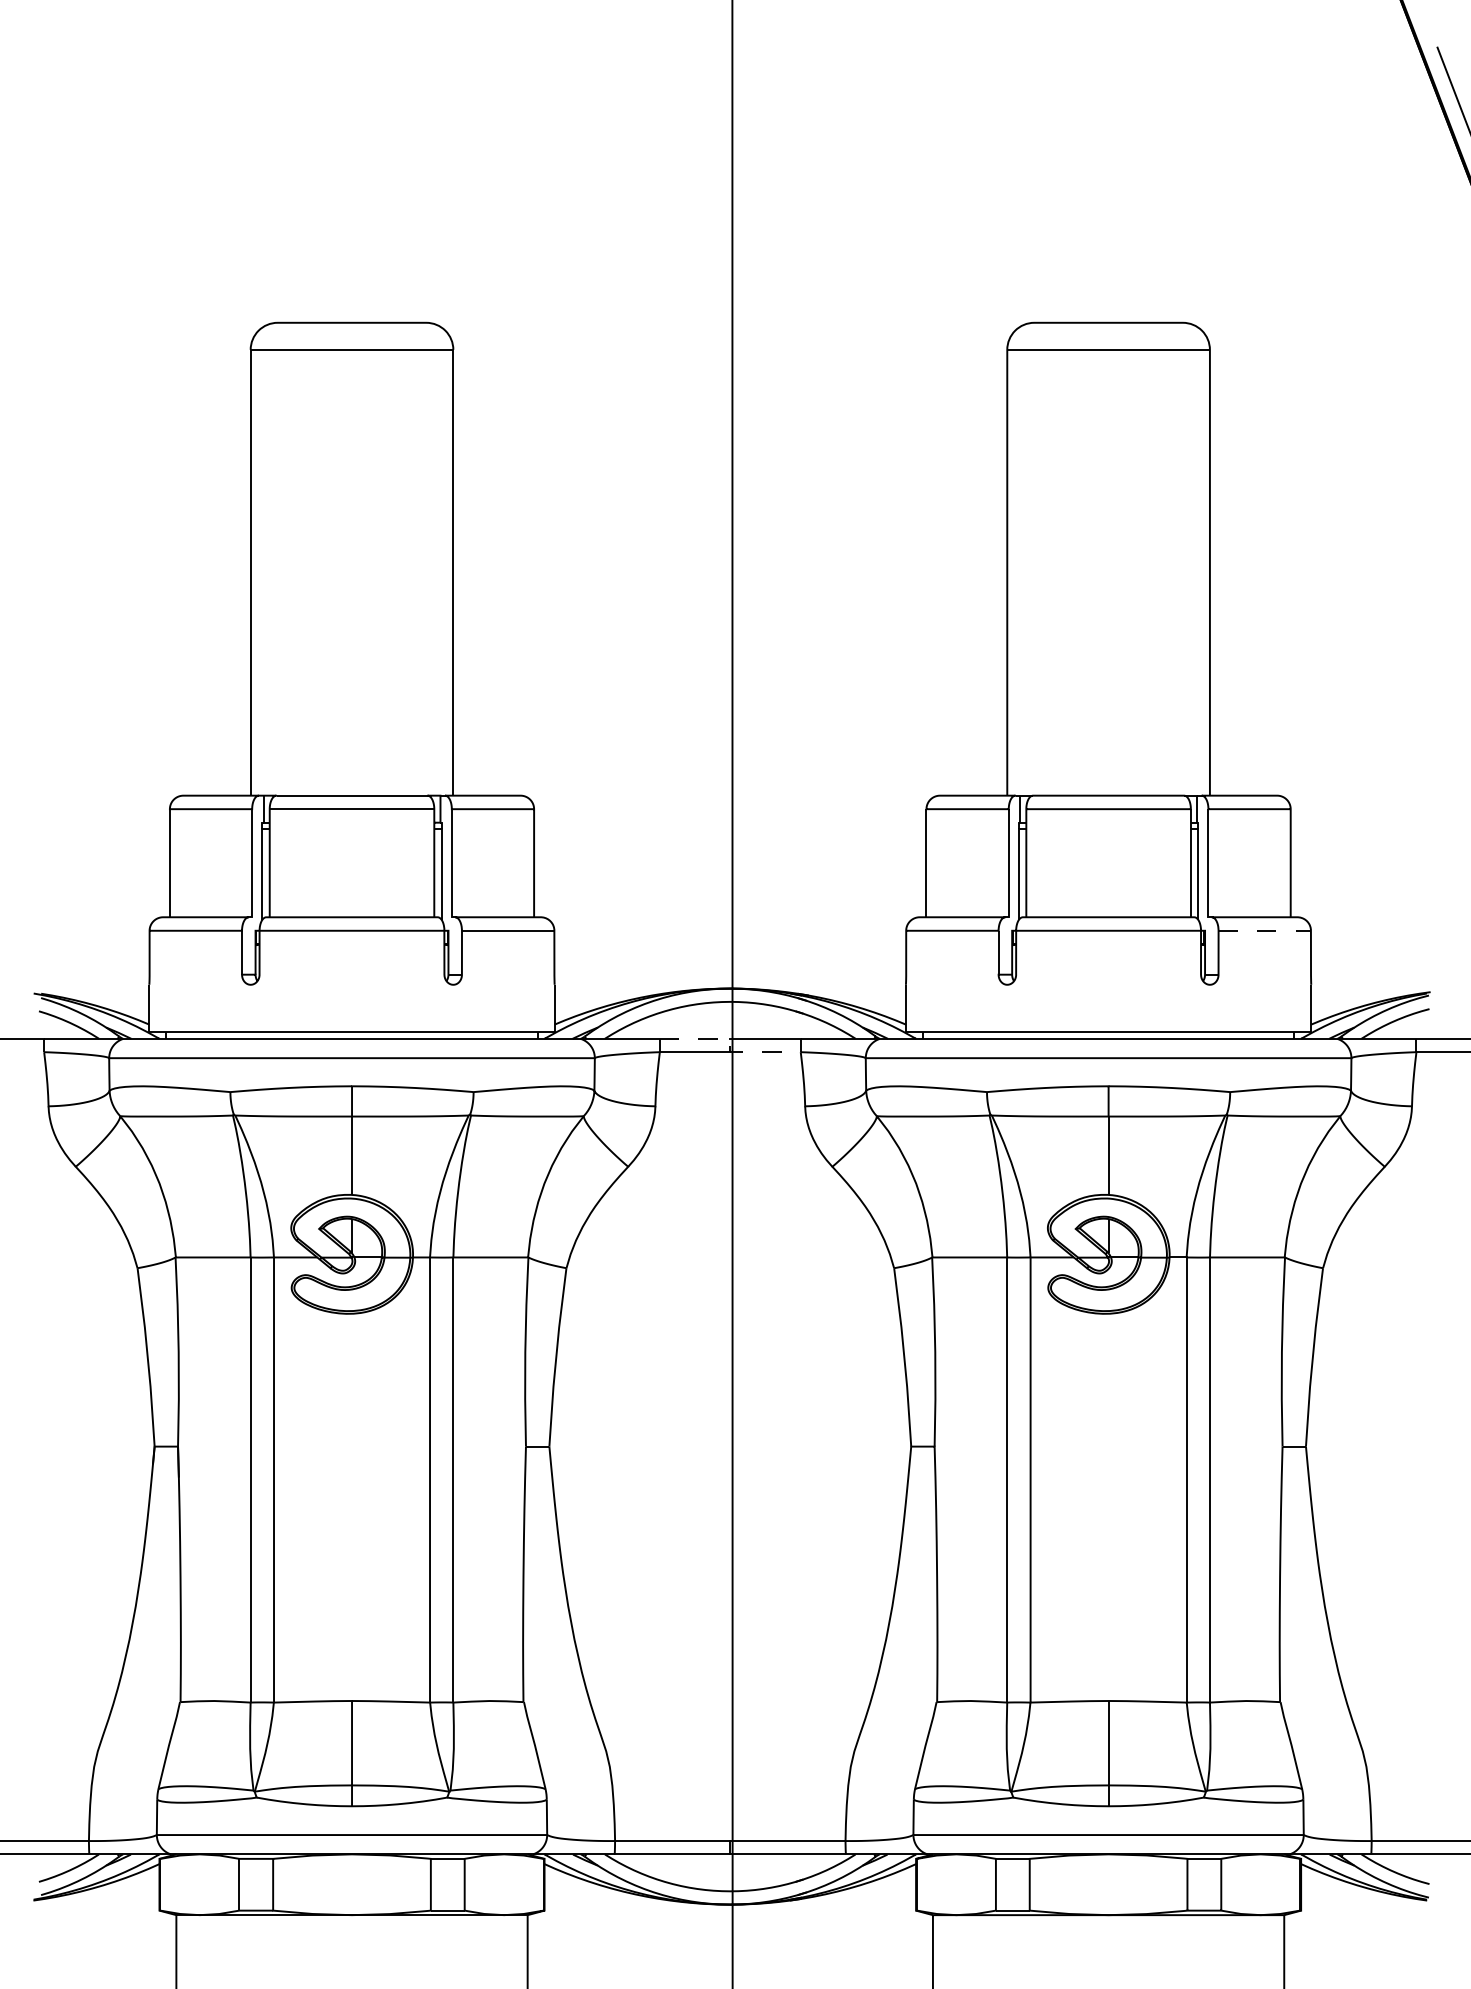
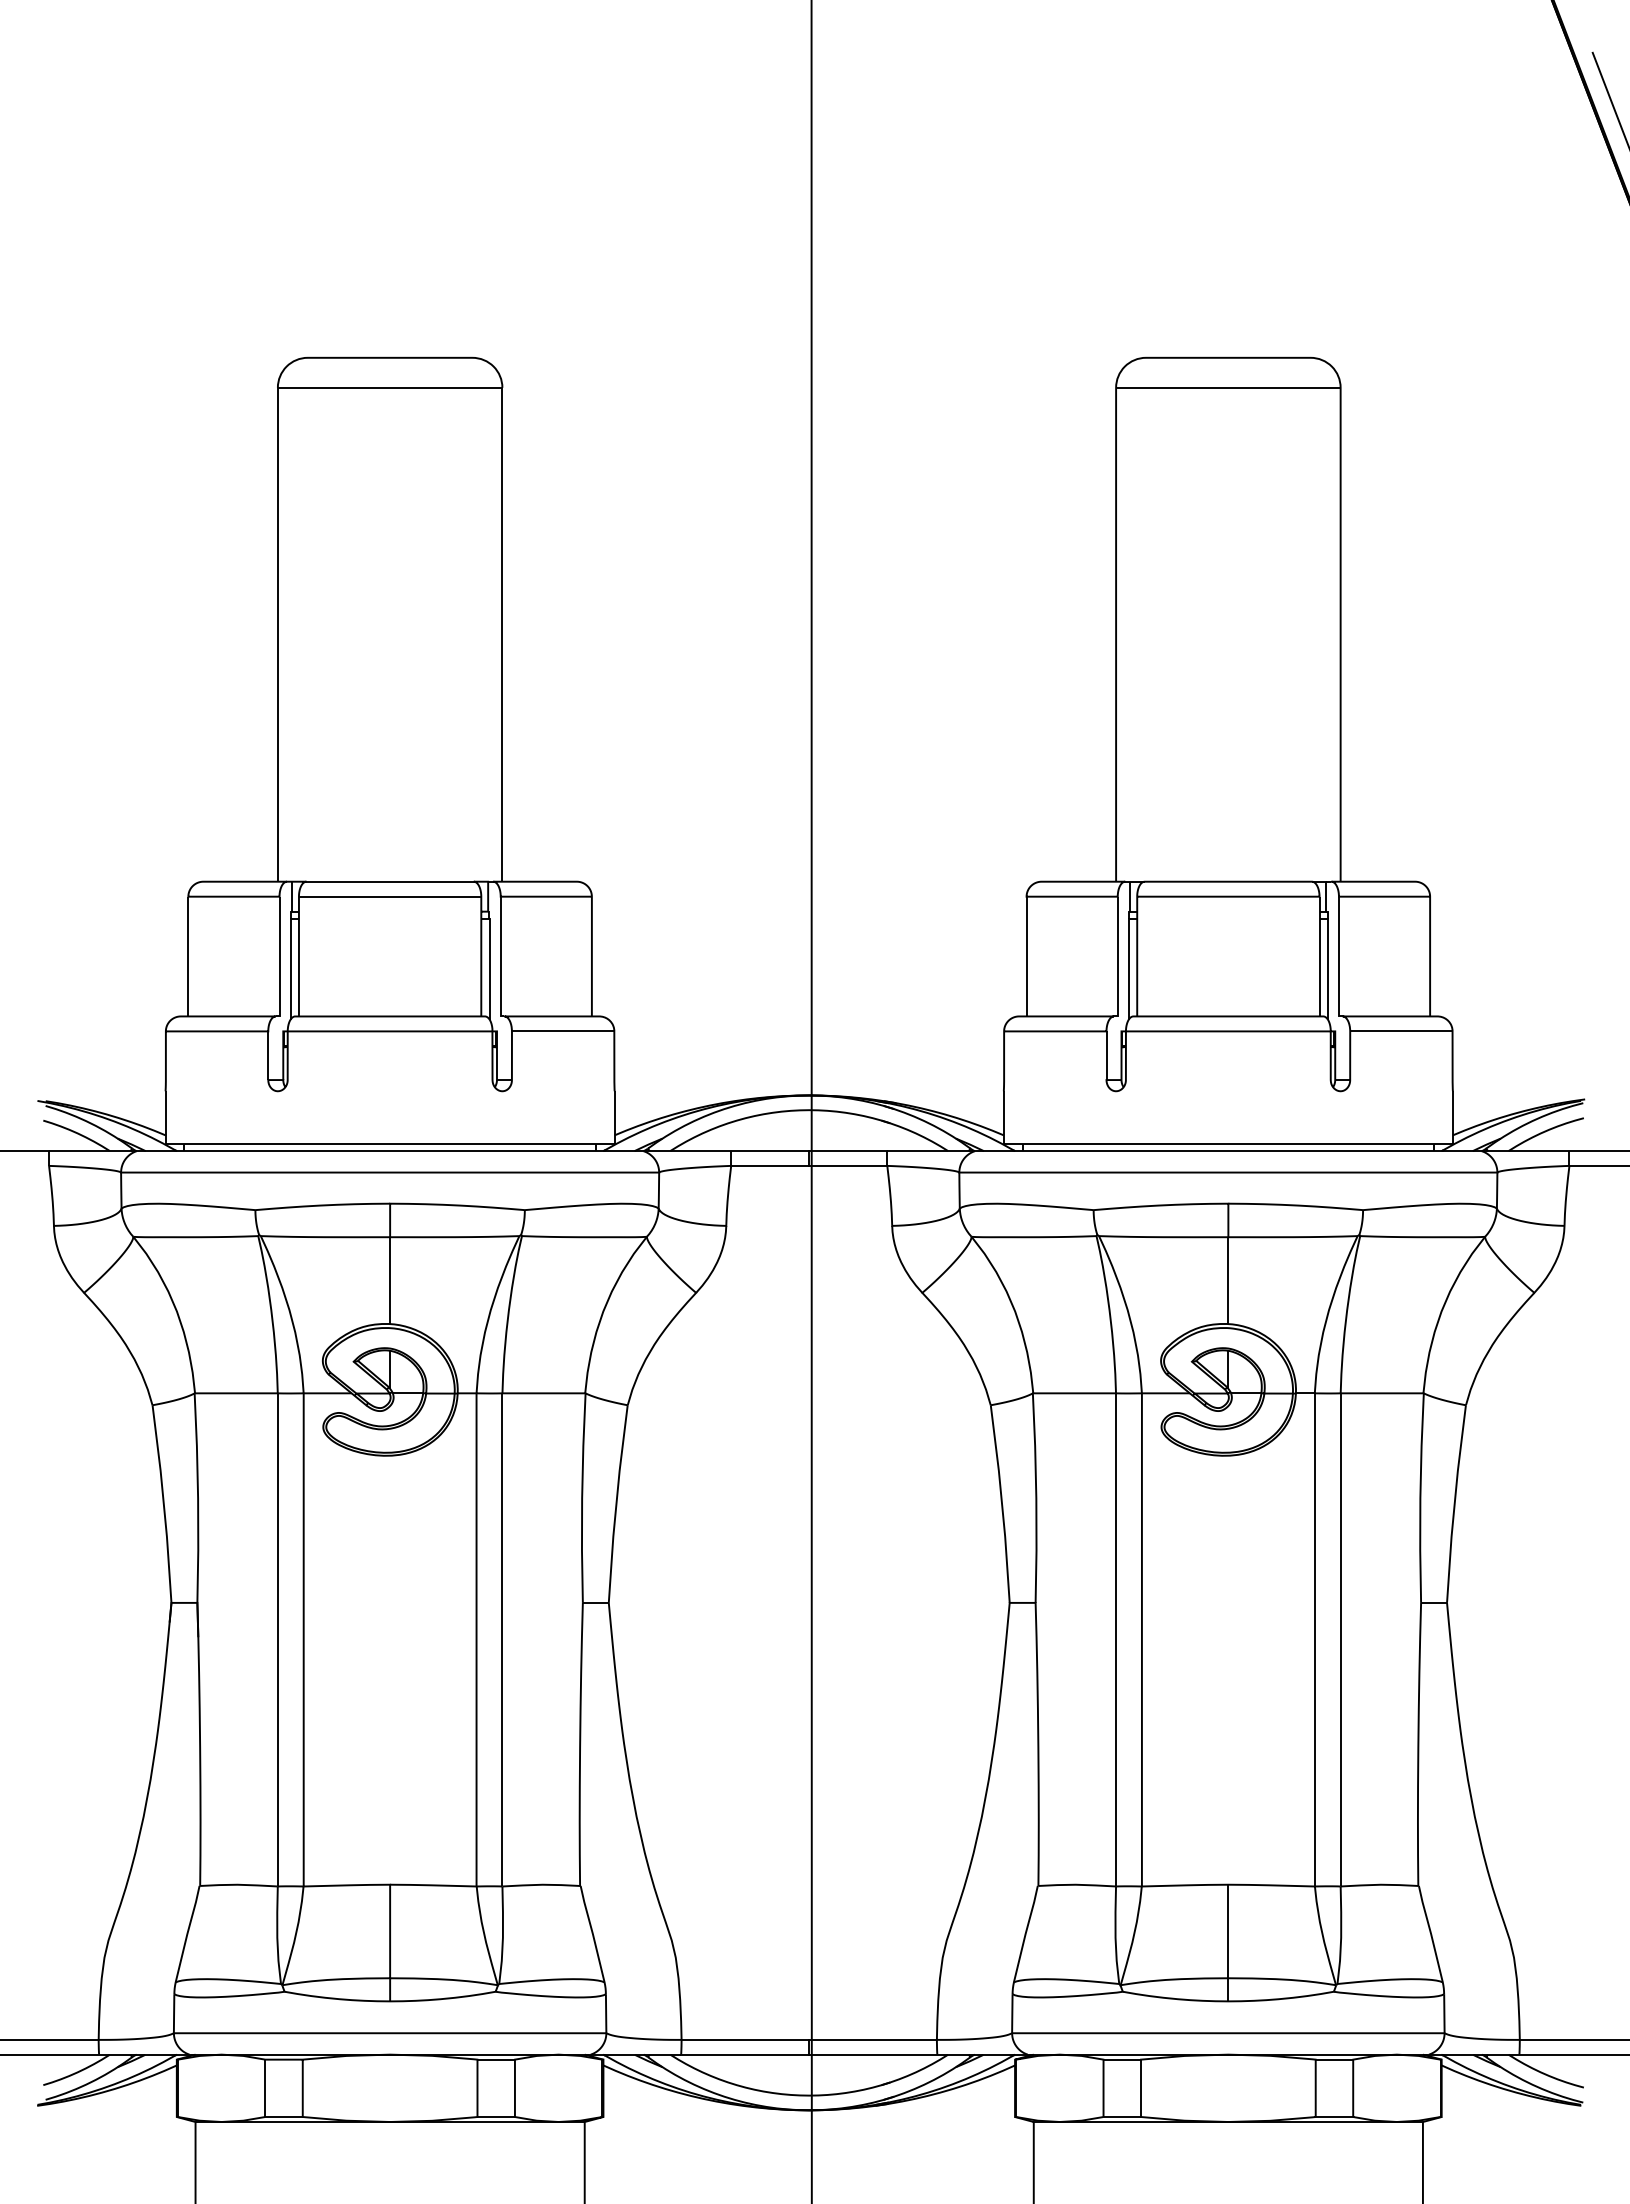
line: (1264, 930) -> (1401, 1031), dashed -> solid
line: (730, 1046) -> (809, 1159), dashed -> solid

